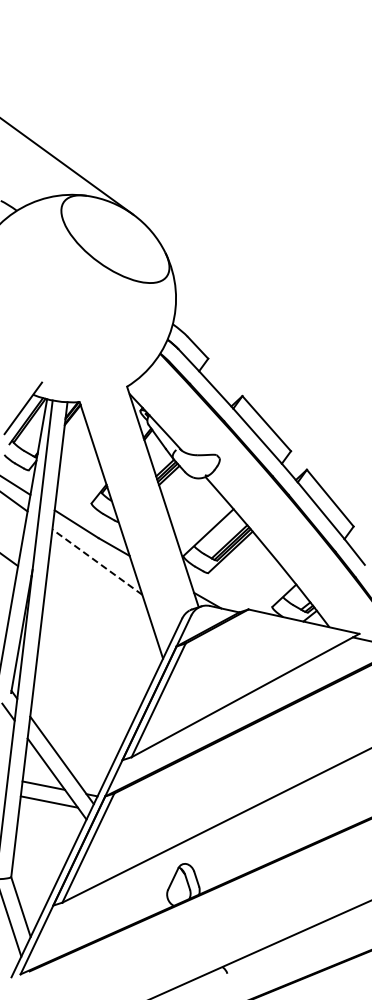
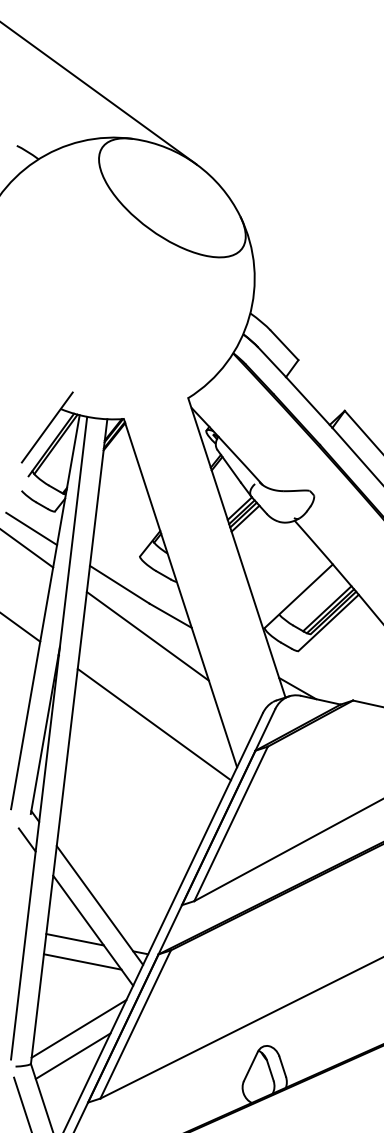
line: (97, 562) -> (148, 636), dashed -> solid
line: (101, 627) -> (153, 725), added
line: (46, 851) -> (78, 1029), added
line: (41, 871) -> (72, 1056), added

